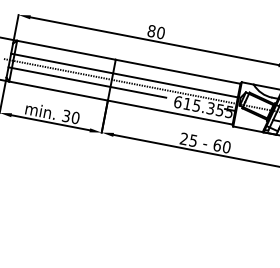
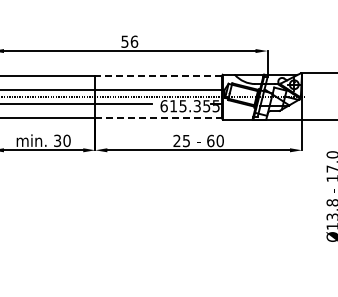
text: (156, 31) -> (129, 41), 80 -> 56
line: (178, 71) -> (158, 76), solid -> dashed
line: (170, 112) -> (158, 117), solid -> dashed

